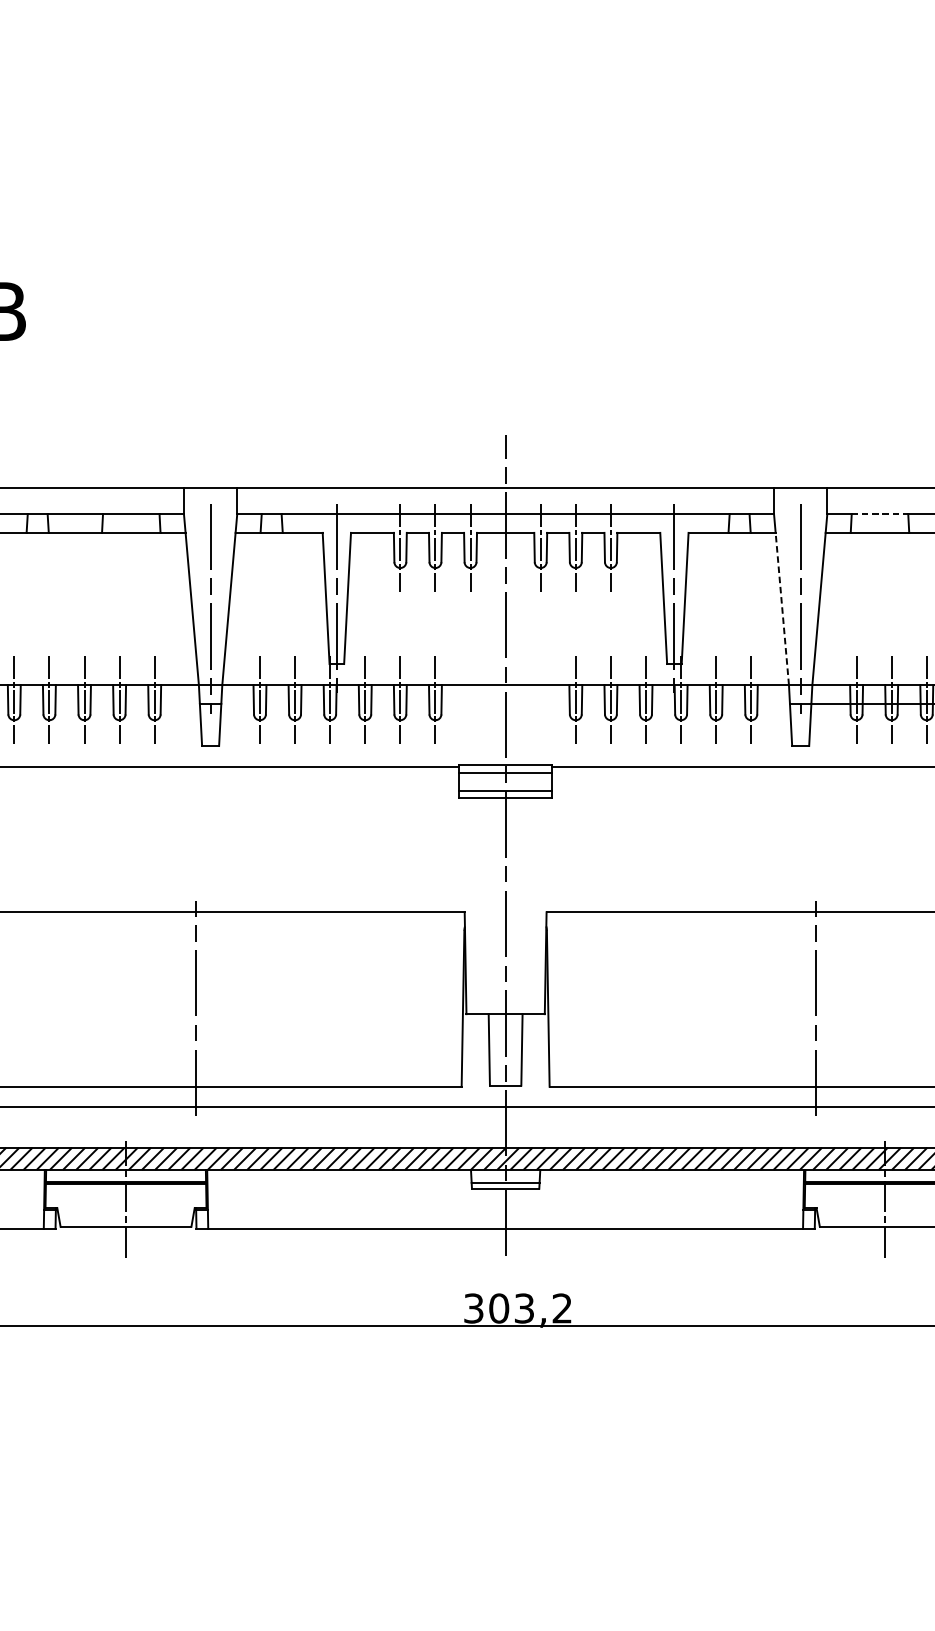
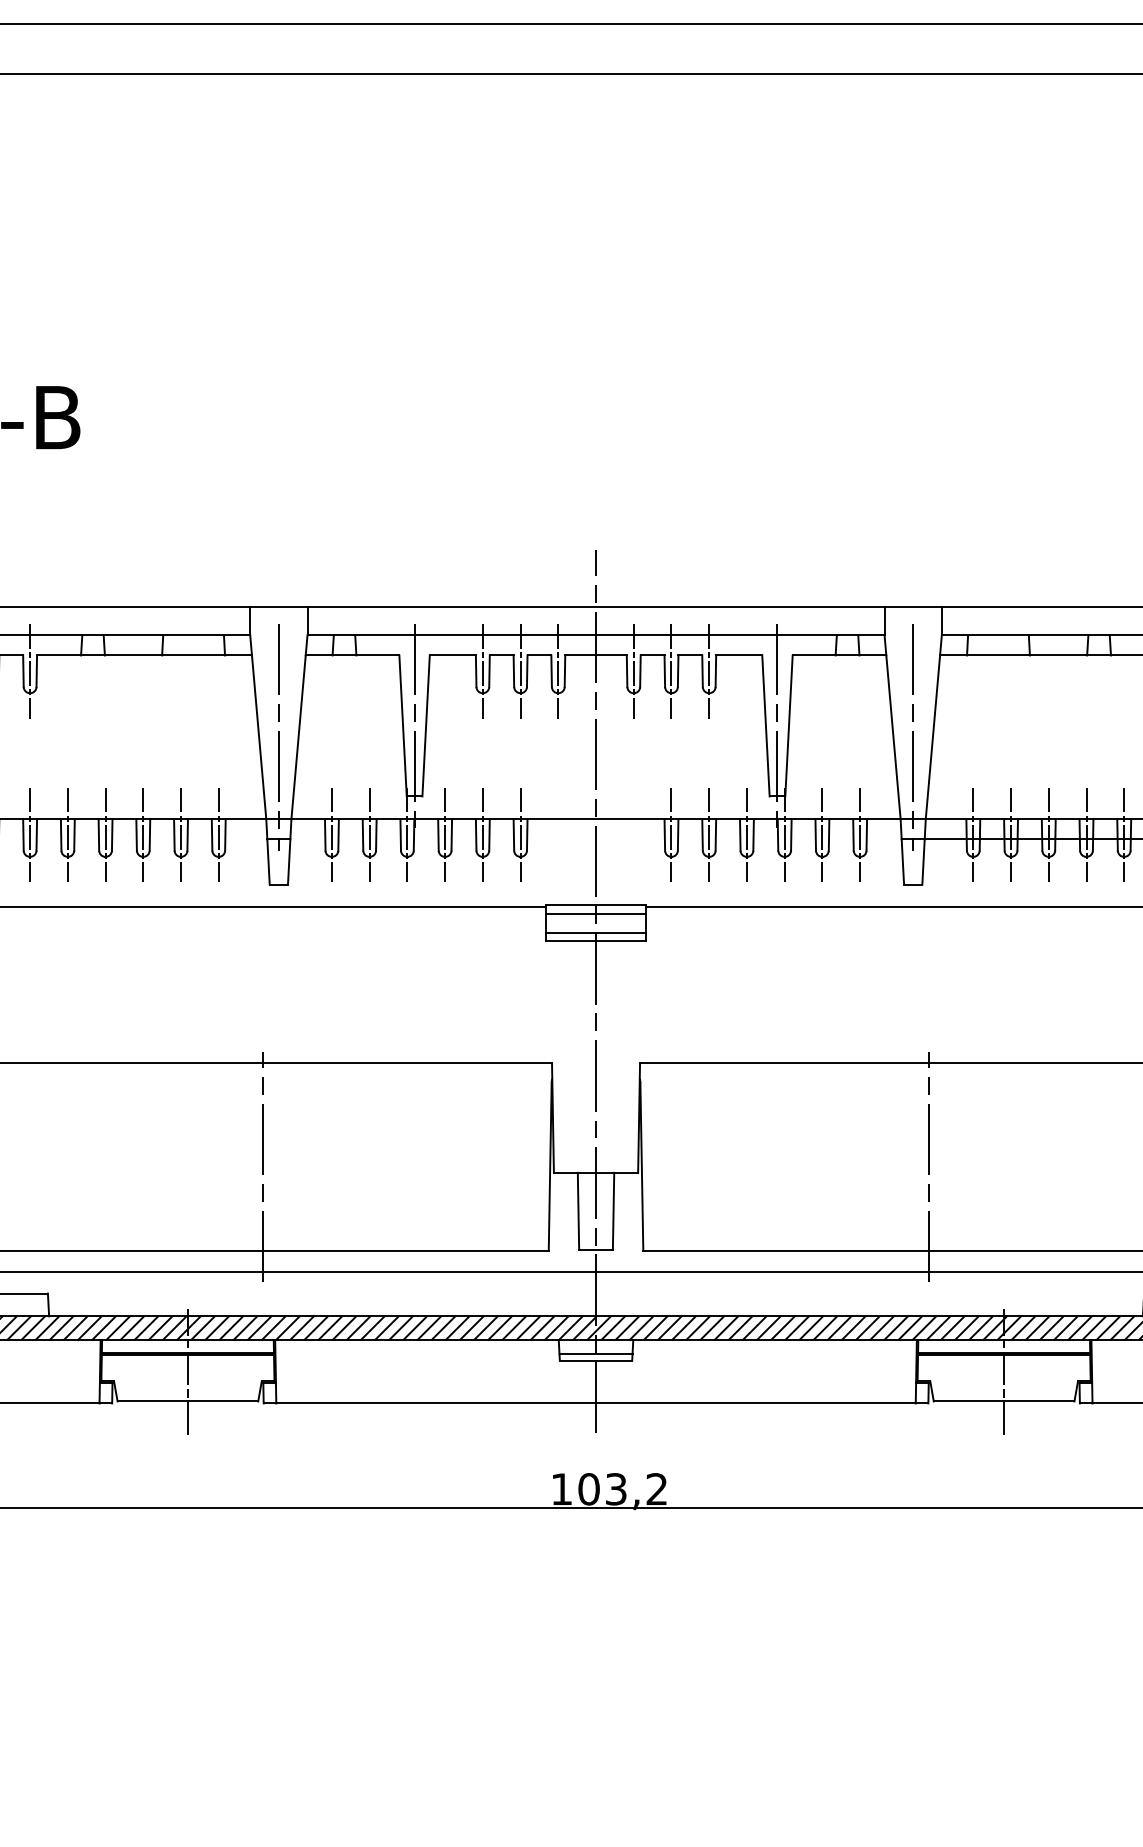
line: (880, 514) -> (998, 635), dashed -> solid
line: (782, 608) -> (893, 736), dashed -> solid
text: (473, 1308) -> (561, 1489), 303,2 -> 103,2

